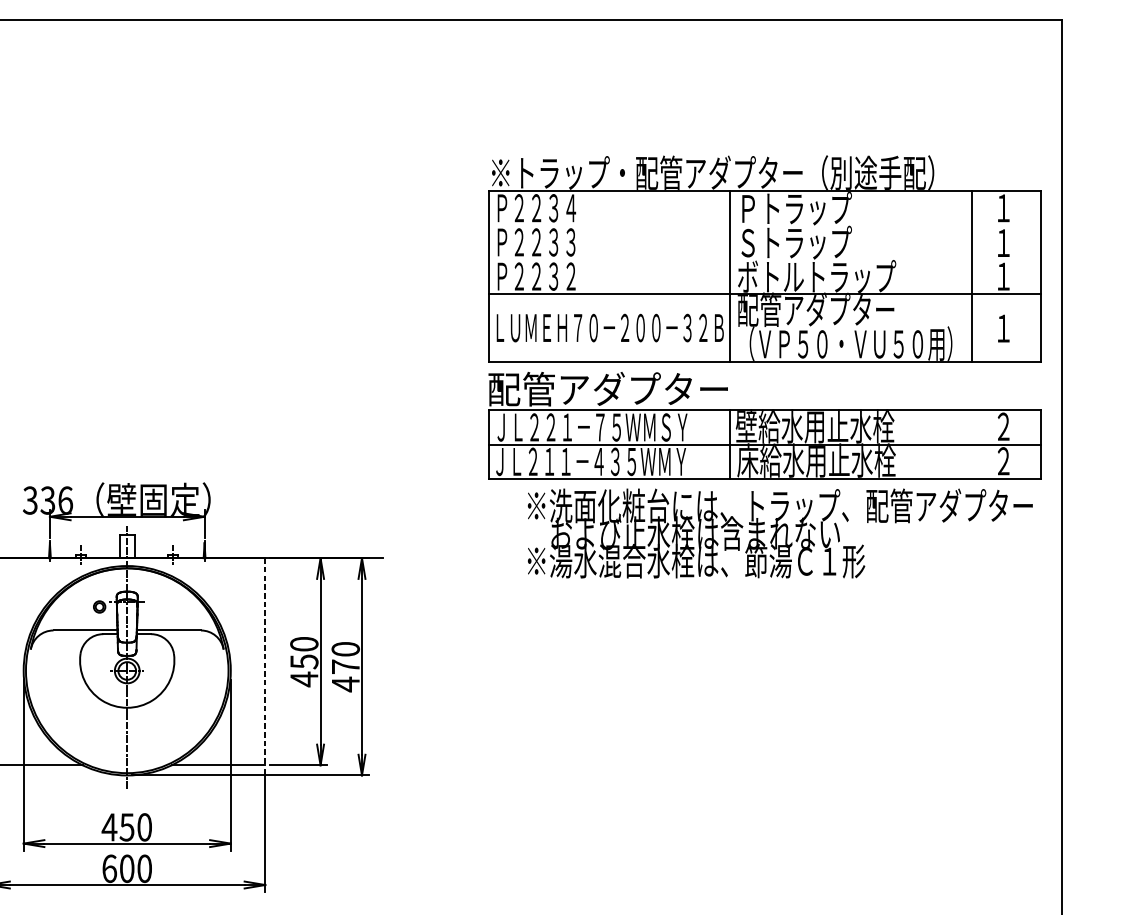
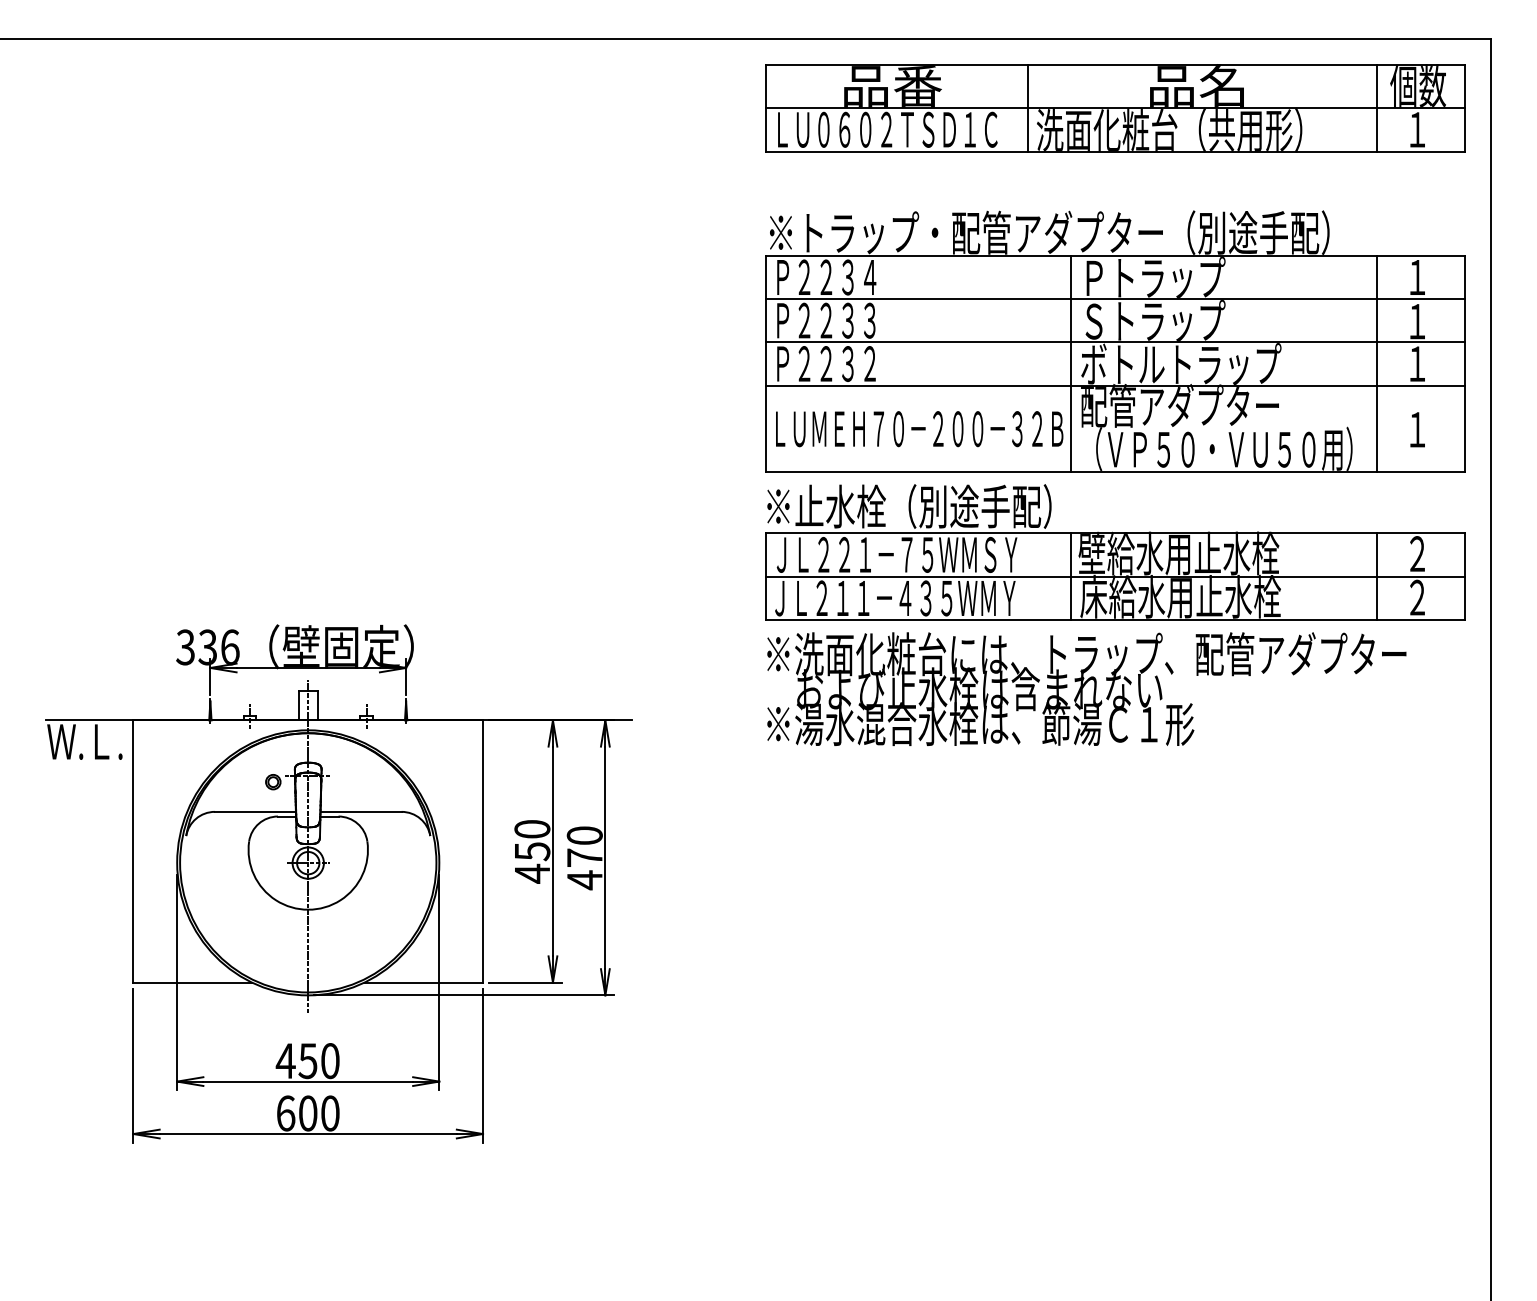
part: (765, 74) -> (1115, 108), added
line: (764, 225) -> (1114, 299), added
line: (764, 259) -> (1114, 342), added
text: (607, 389) -> (916, 506), 配管アダプター -> ※止水栓（別途手配）
line: (972, 444) -> (1377, 576), added
text: (780, 533) -> (1086, 688), moved
line: (265, 661) -> (483, 851), dashed -> solid

